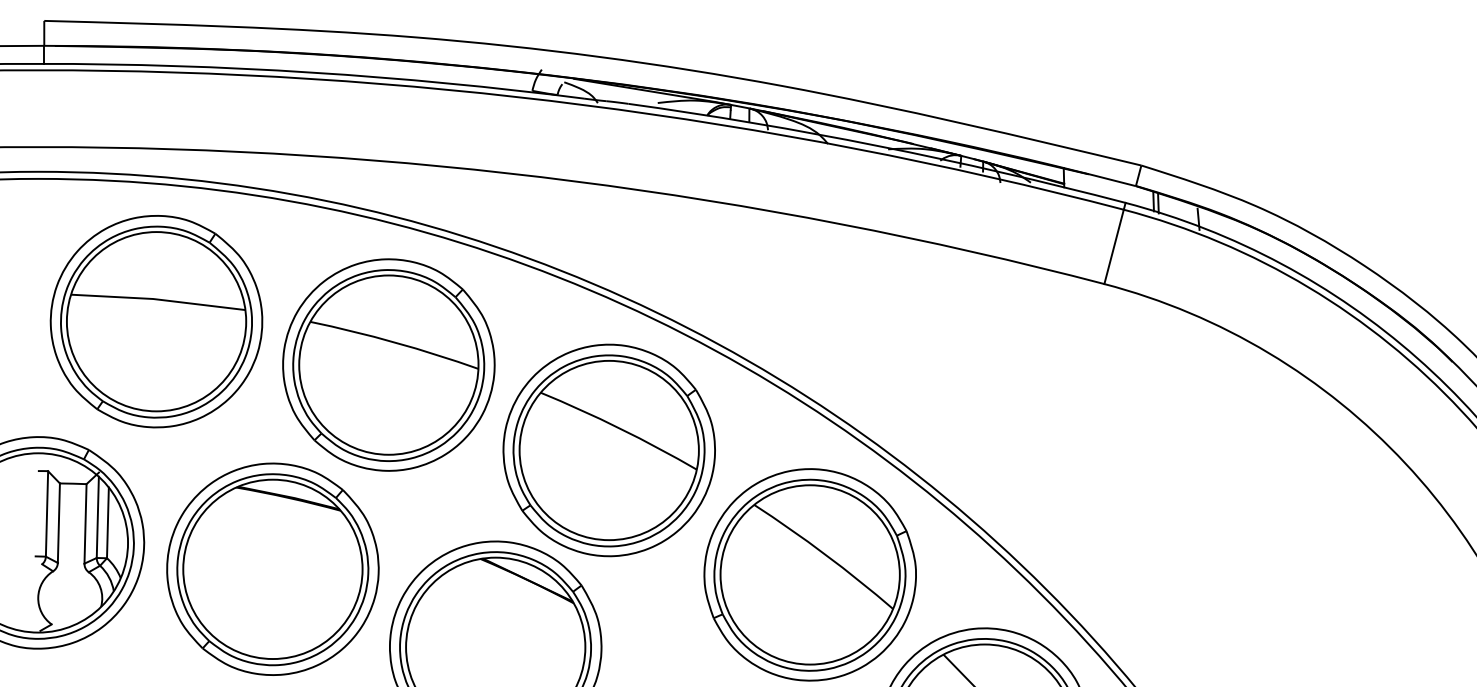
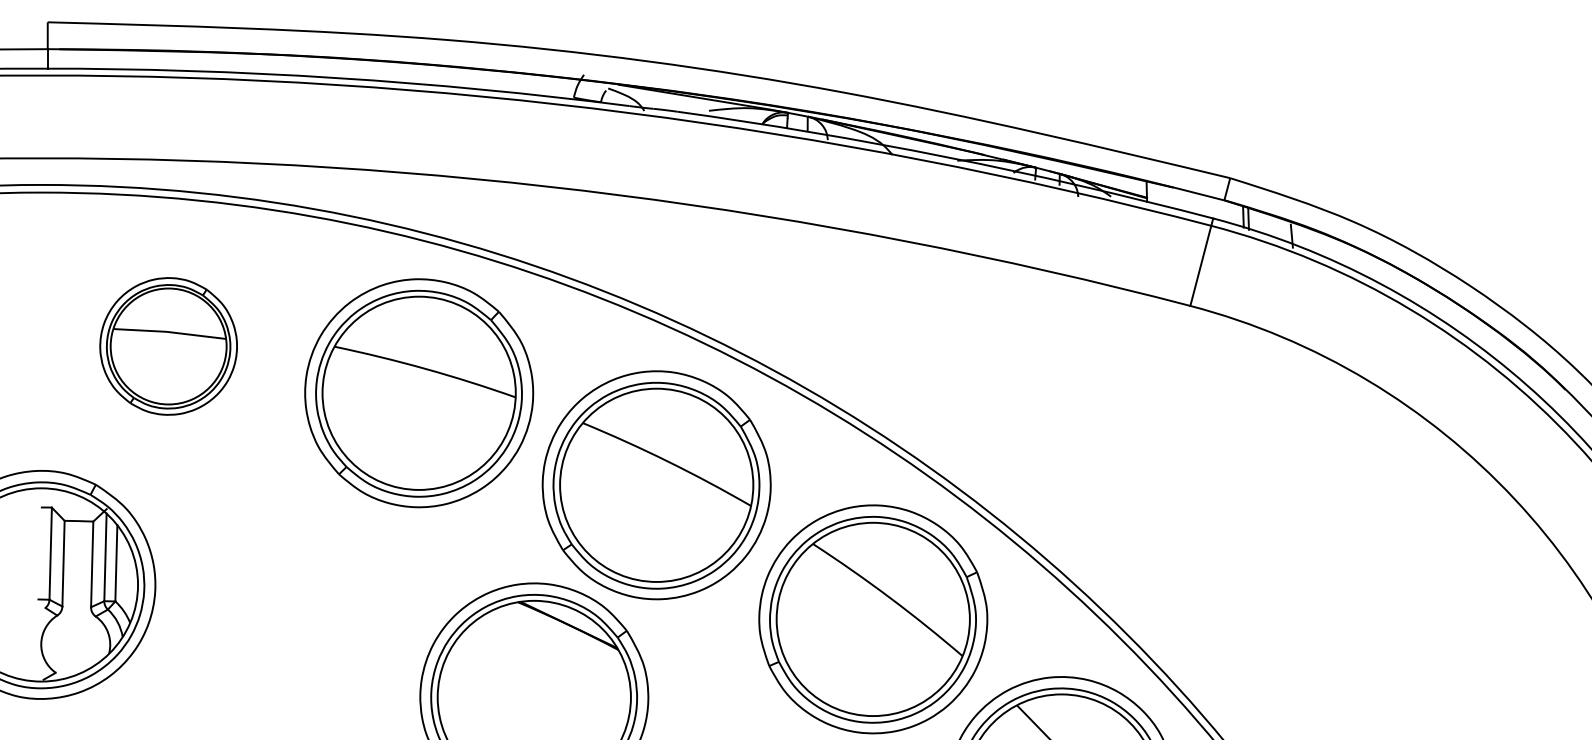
part: (156, 321) -> (168, 346), size x0.6
part: (273, 569) -> (294, 613), removed

